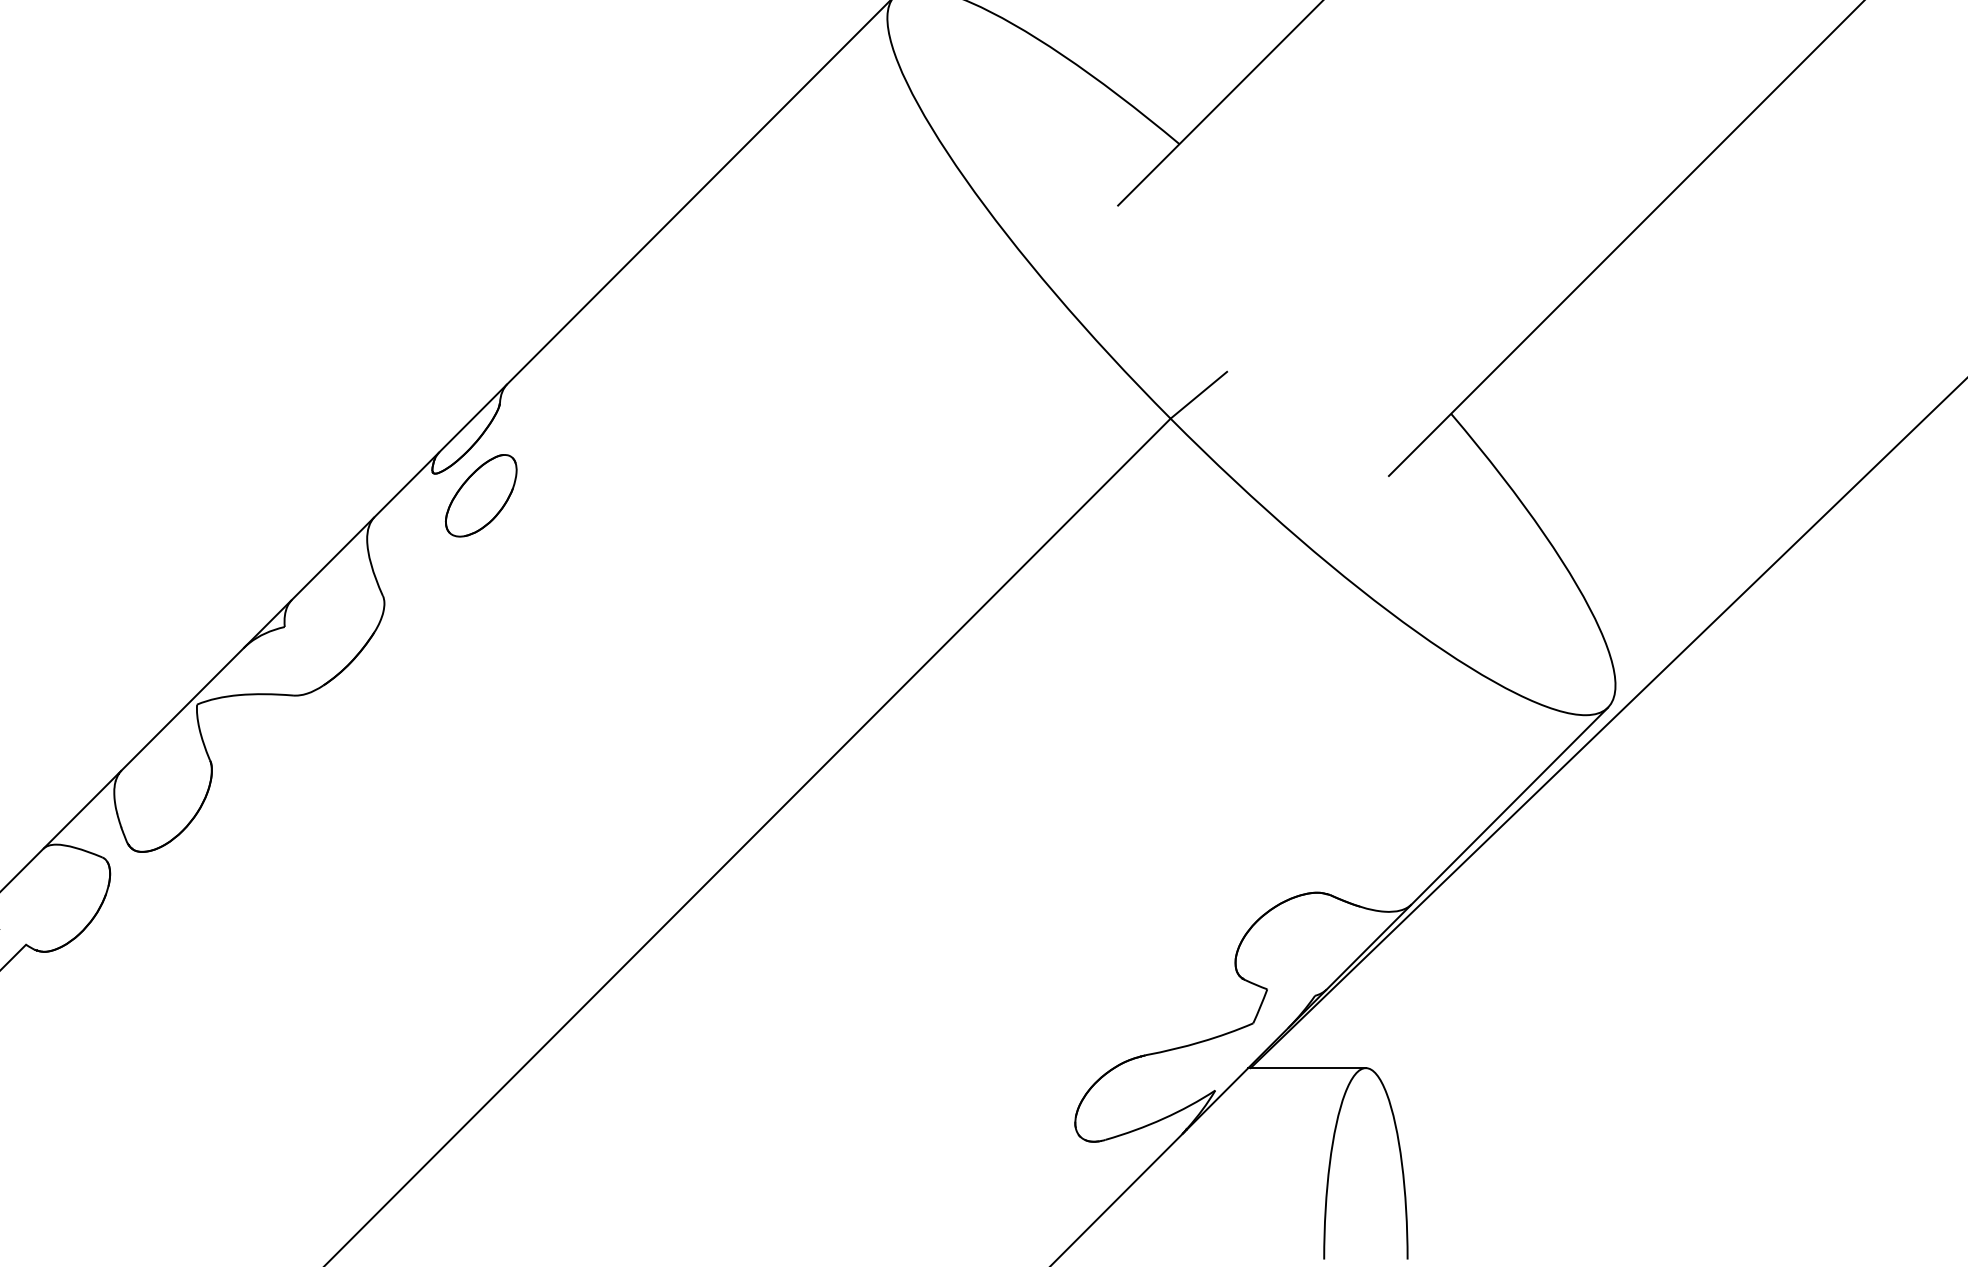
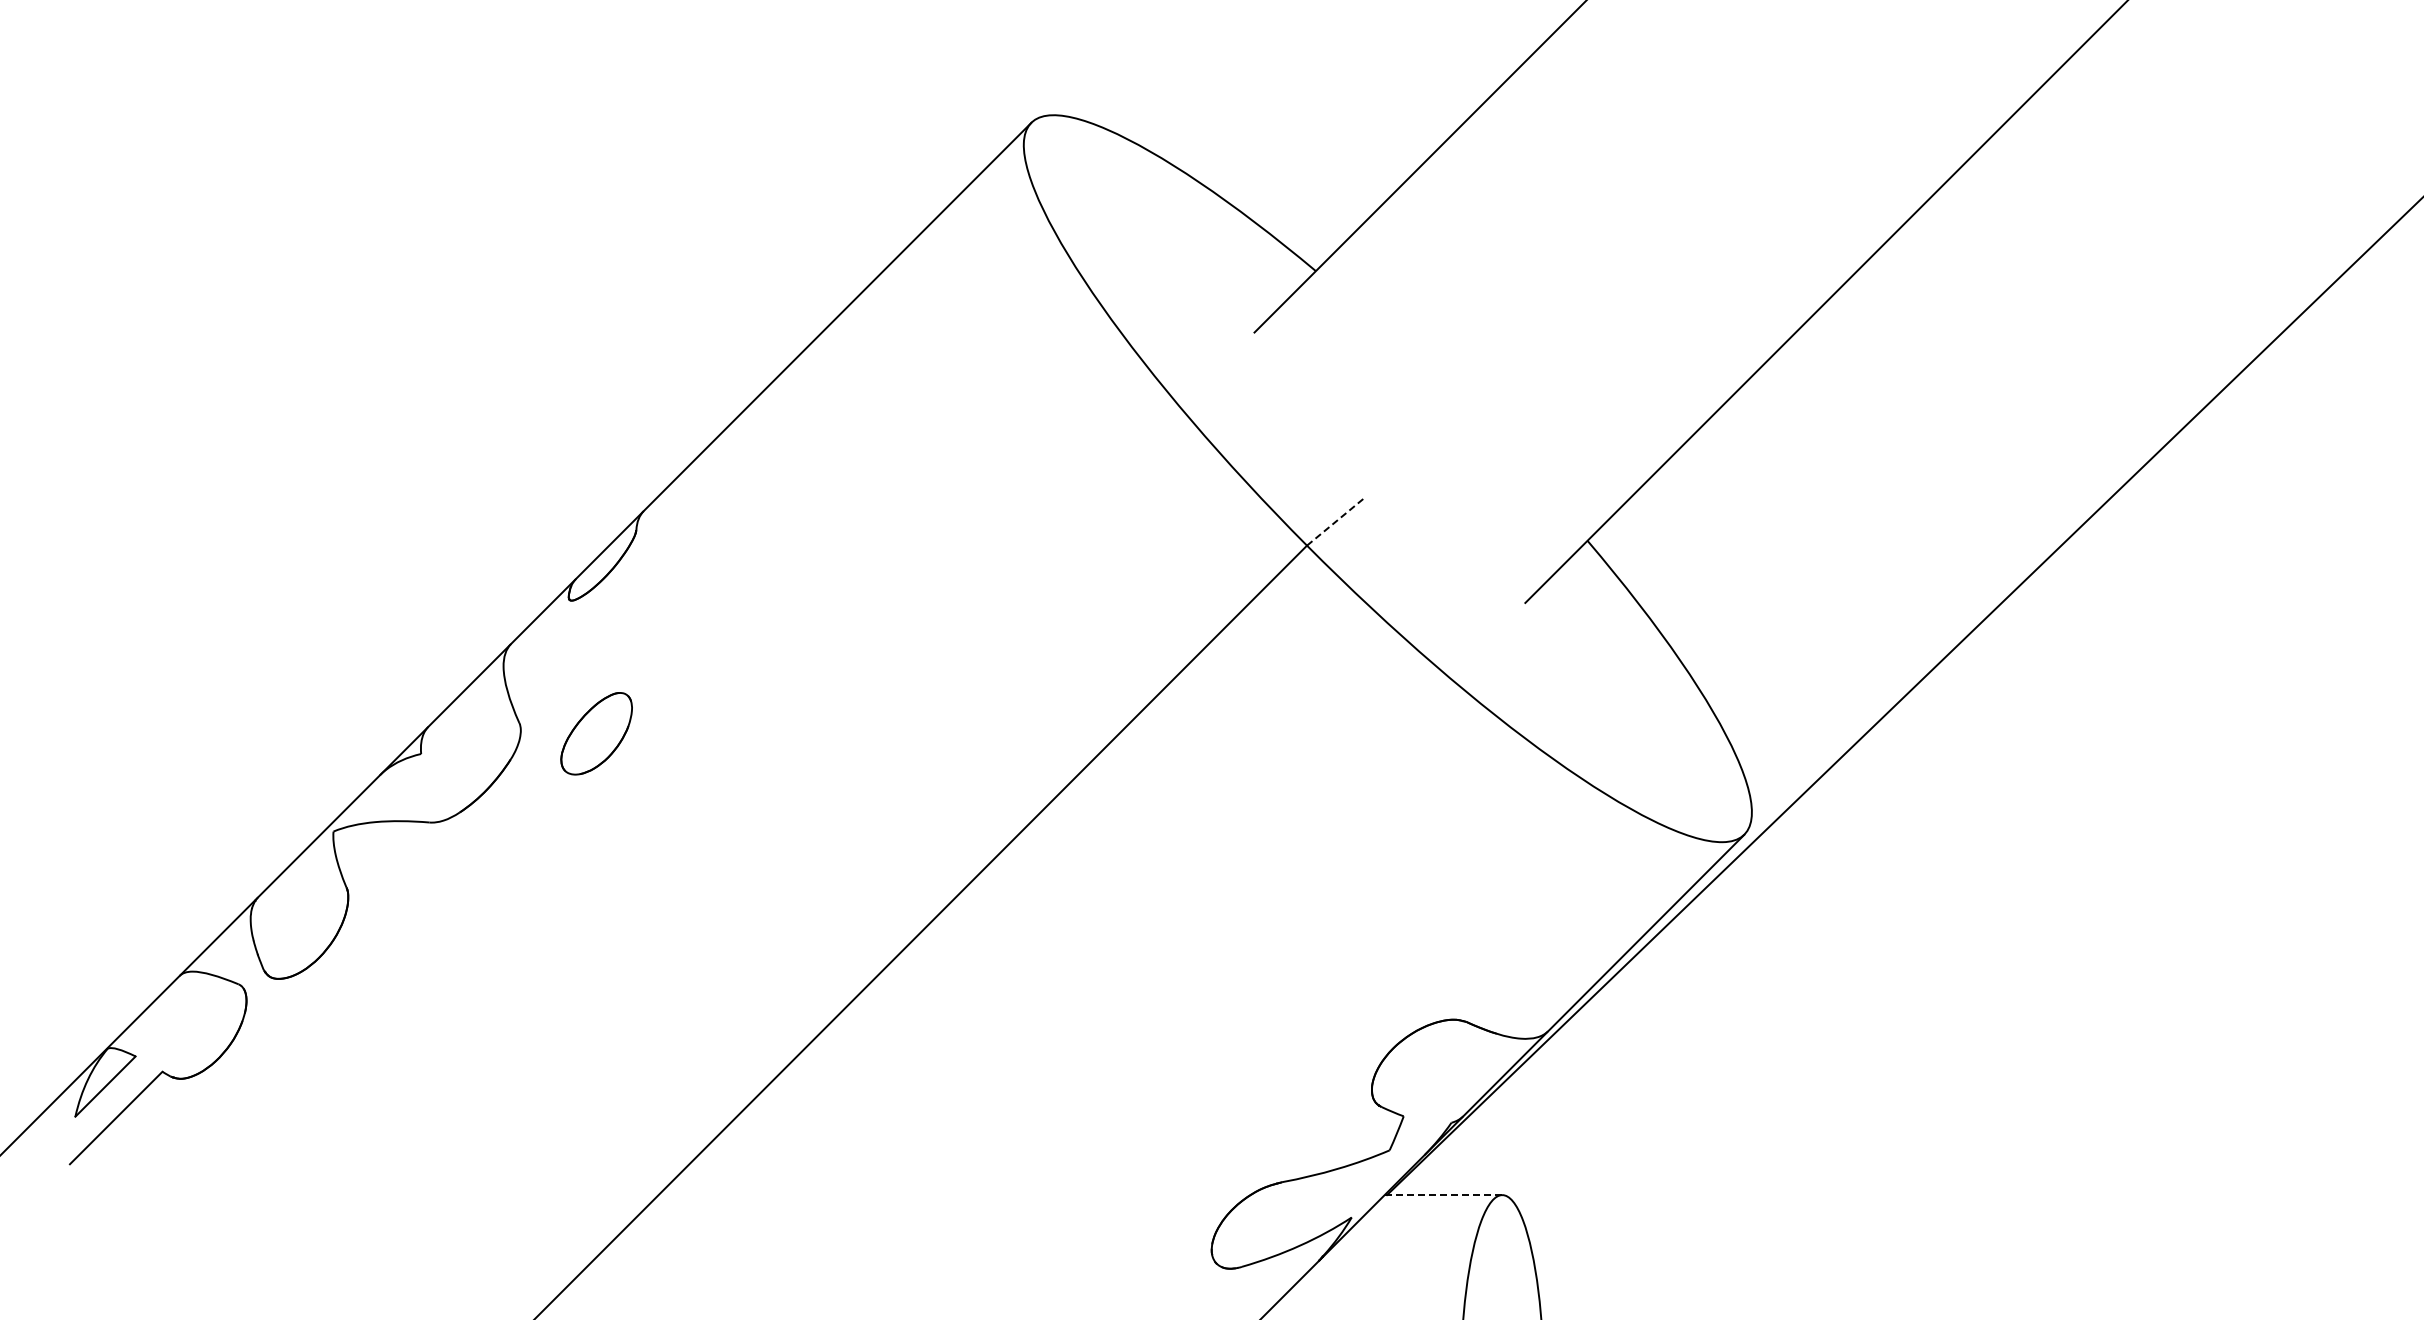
line: (1199, 395) -> (1335, 522), solid -> dashed
part: (481, 495) -> (596, 733), moved
line: (1307, 1068) -> (1443, 1195), solid -> dashed

